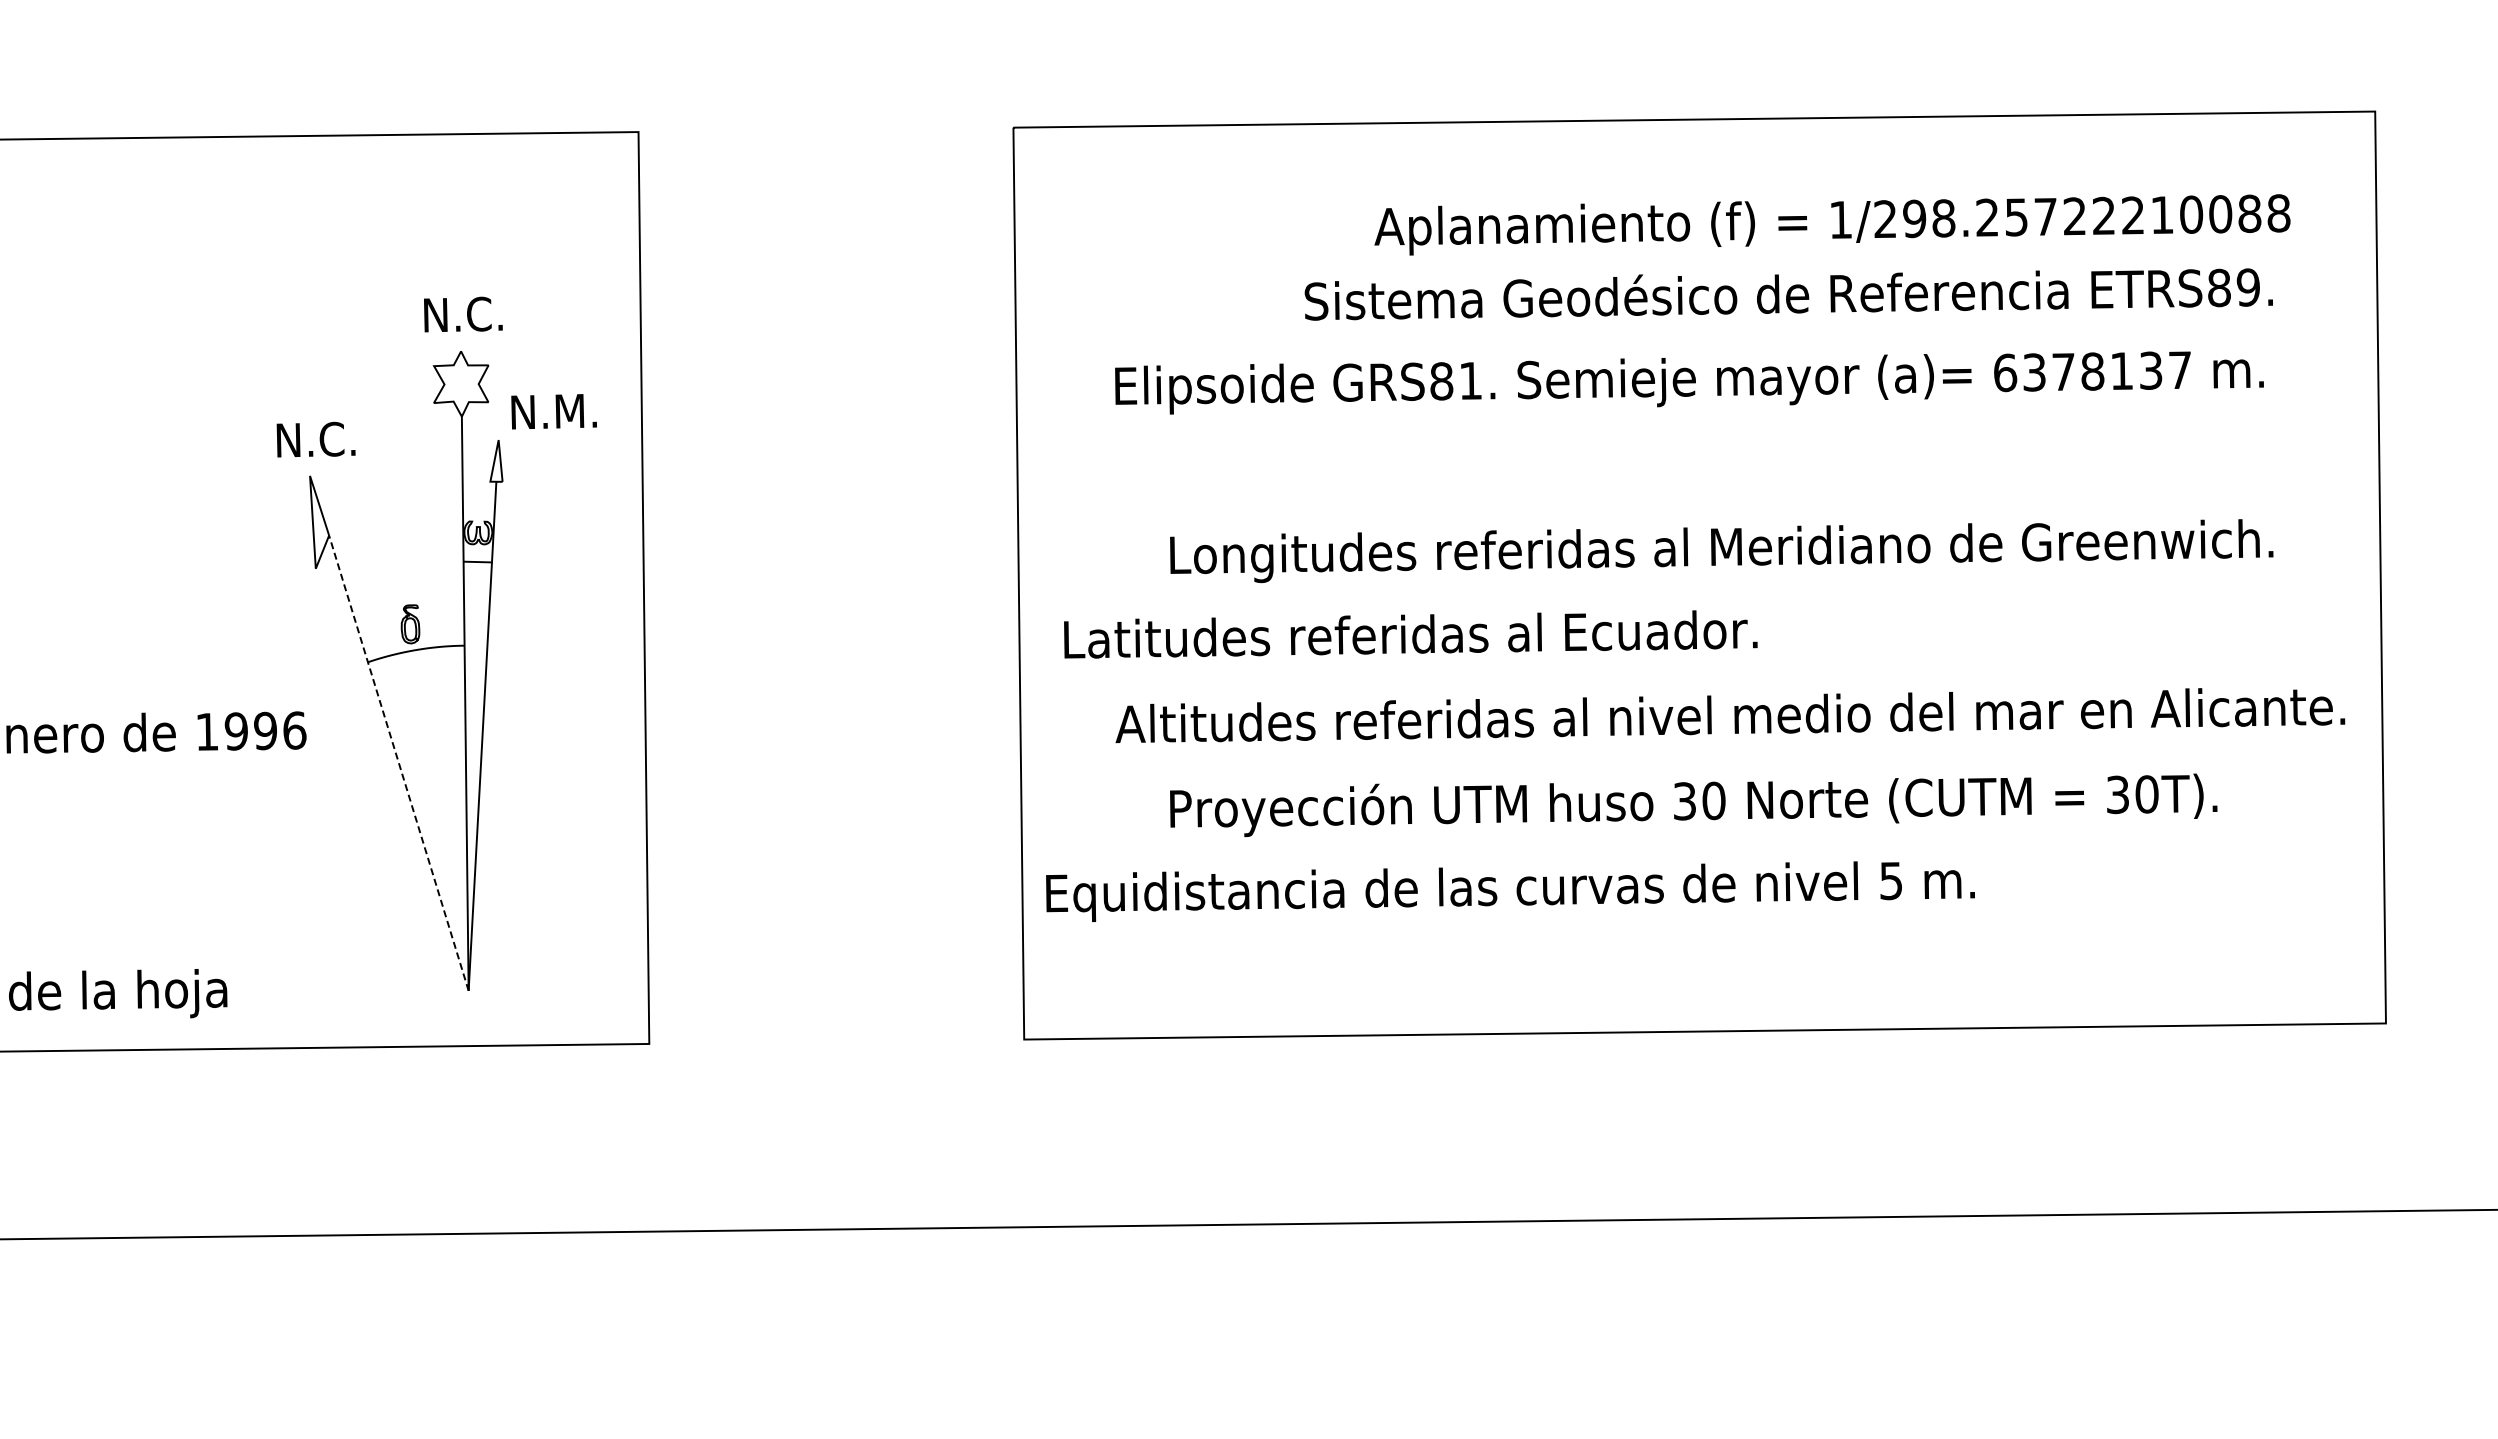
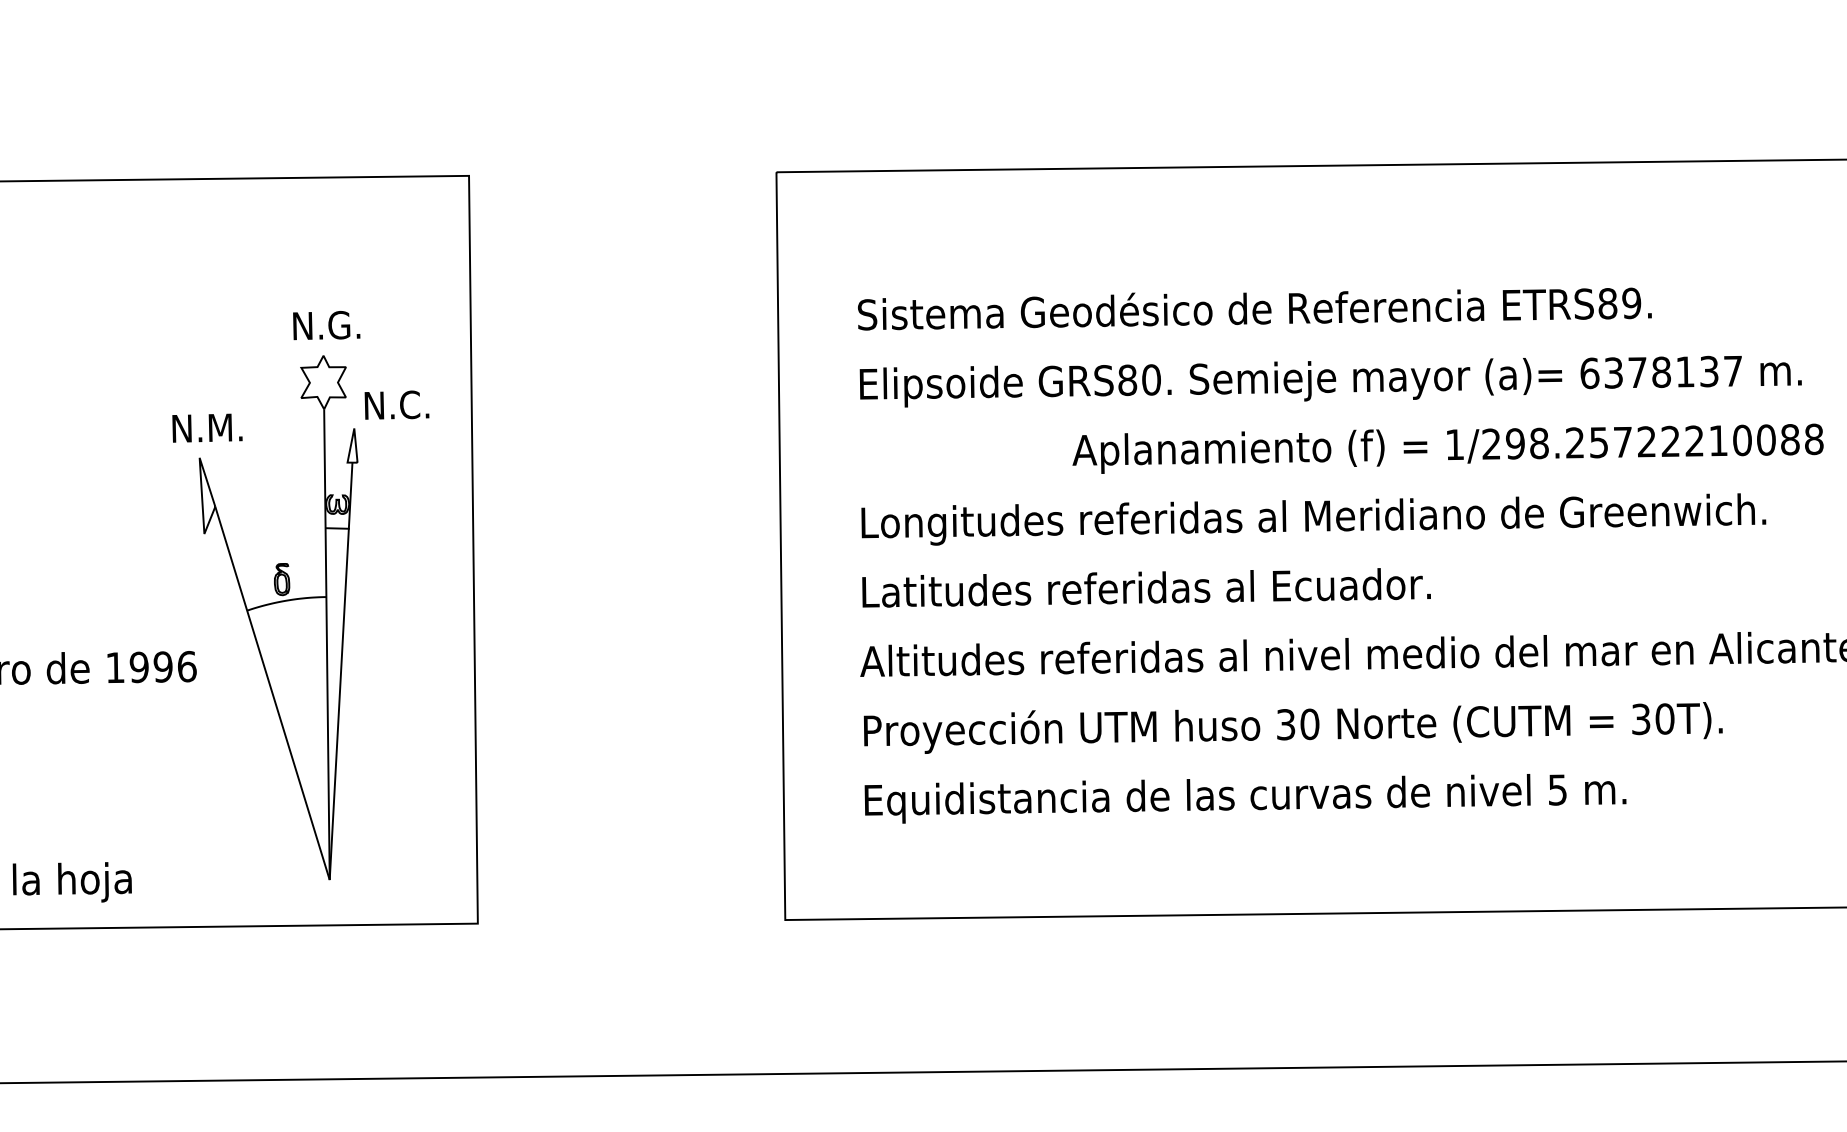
text: (1832, 224) -> (1448, 448), moved
text: (1788, 294) -> (1254, 309), moved
text: (488, 313) -> (346, 324), N.C. -> N.G.
text: (1470, 380) -> (1151, 379), GRS81. -> GRS80.
text: (575, 410) -> (417, 404), N.M. -> N.C.
text: (340, 438) -> (224, 427), N.C. -> N.M.
text: (1721, 551) -> (1313, 519), moved
text: (1410, 634) -> (1146, 587), moved
line: (398, 762) -> (272, 692), dashed -> solid
text: (1693, 804) -> (1293, 727), moved
text: (1510, 891) -> (1245, 798), moved

